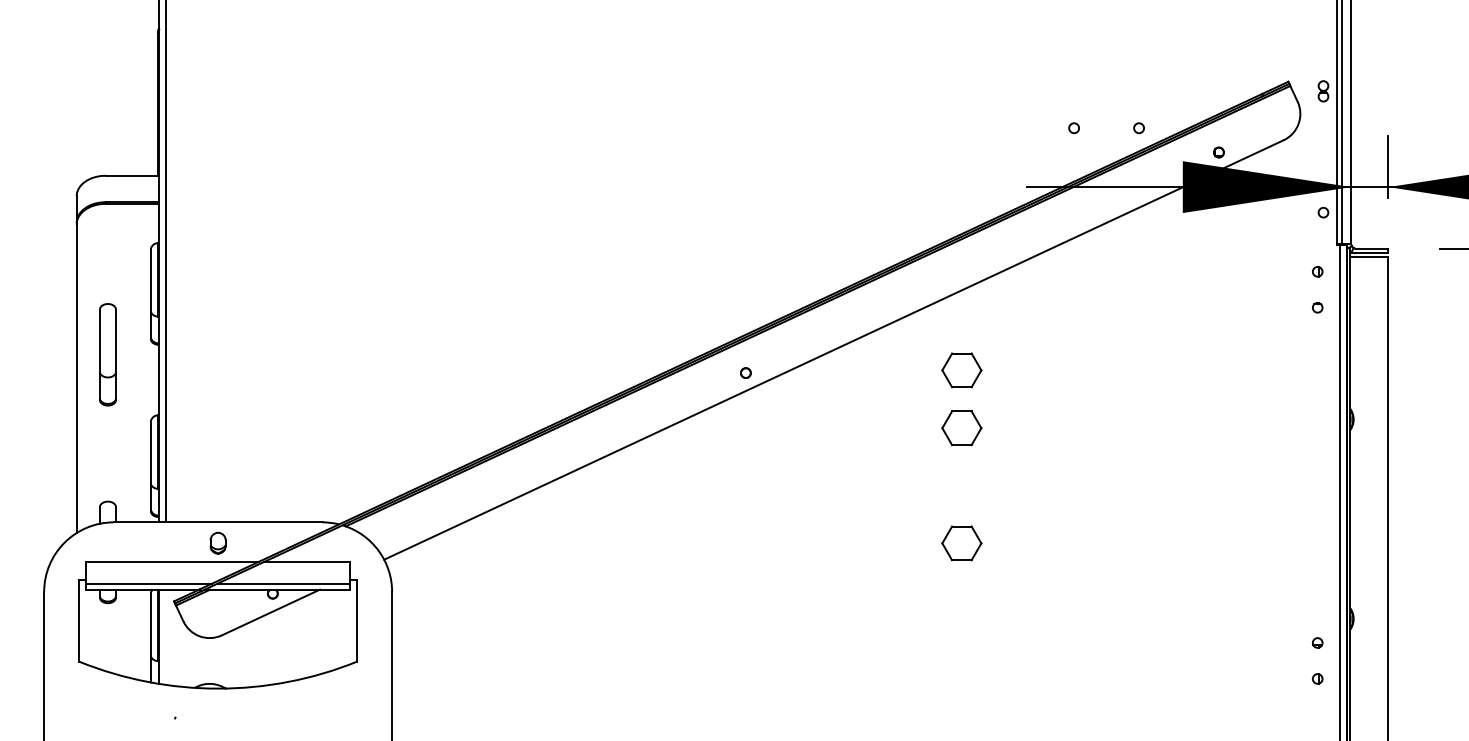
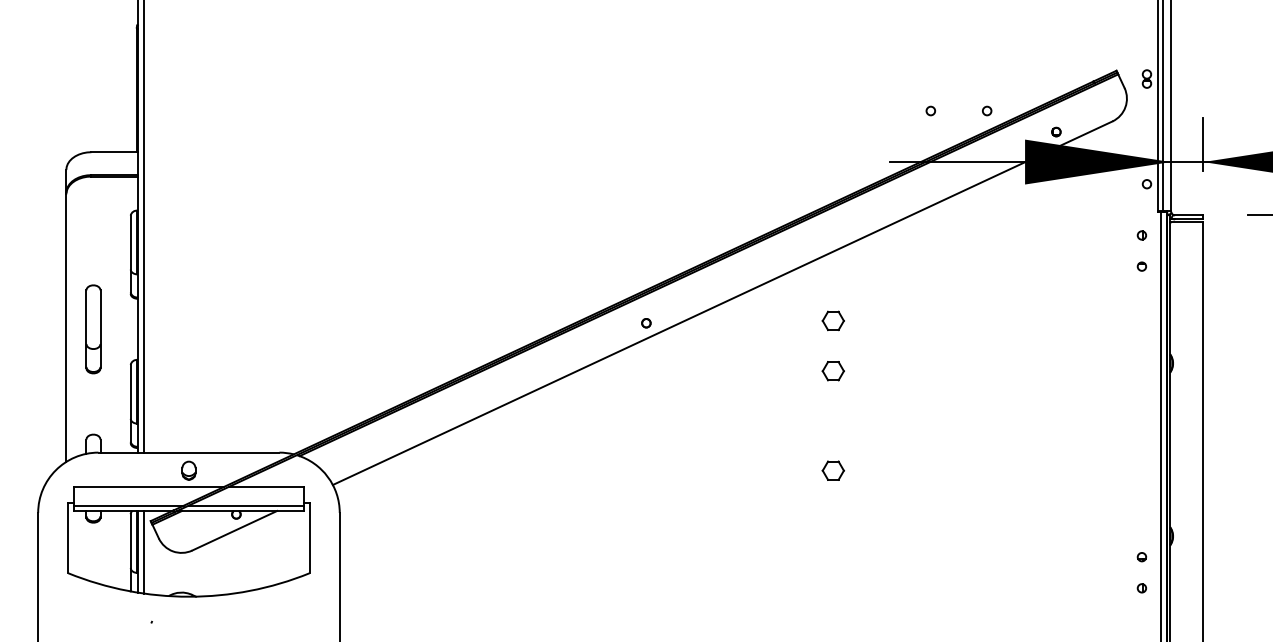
part: (107, 354) -> (93, 329), moved
part: (960, 369) -> (832, 320), size x0.62
part: (960, 428) -> (832, 371), size x0.62
part: (960, 542) -> (832, 470), size x0.62
line: (165, 636) -> (143, 551), added

